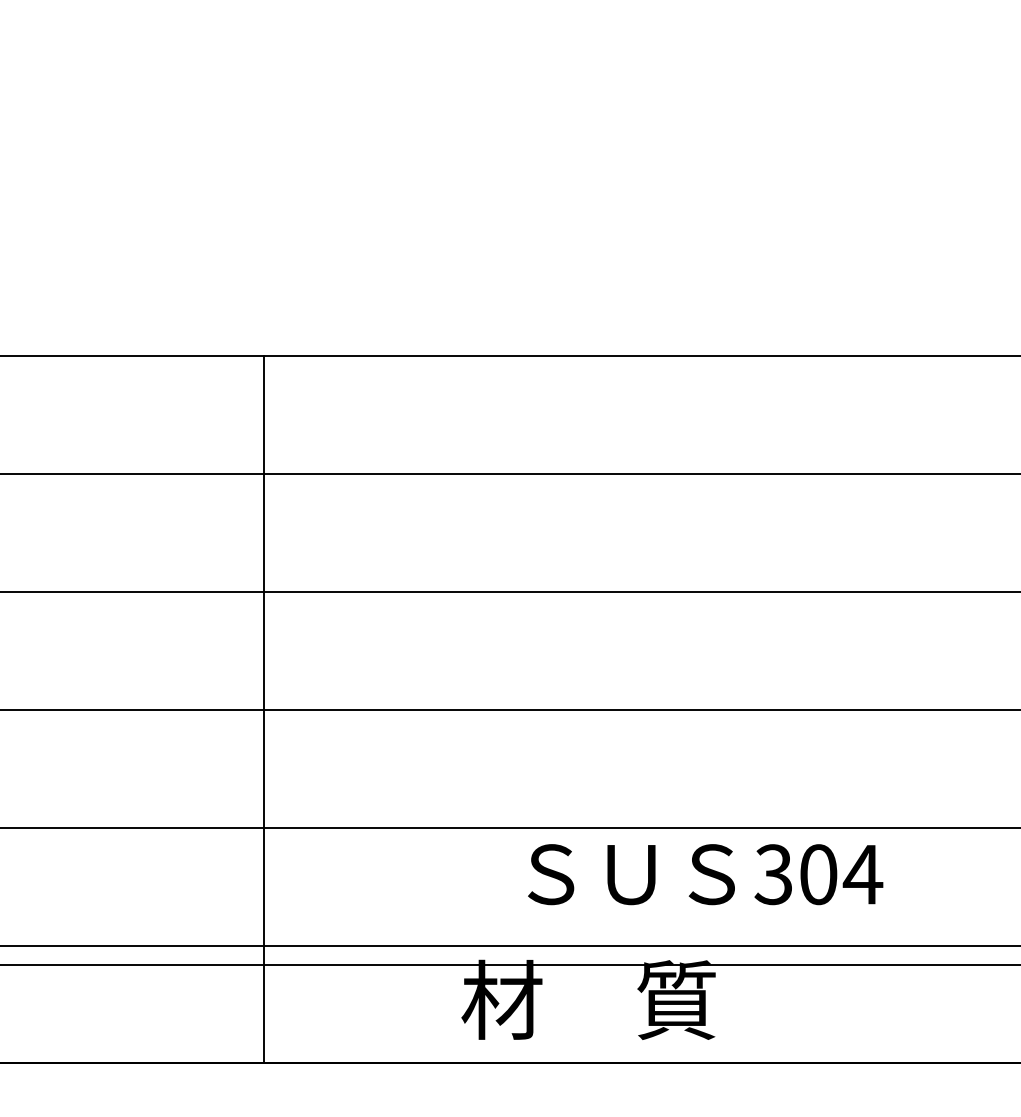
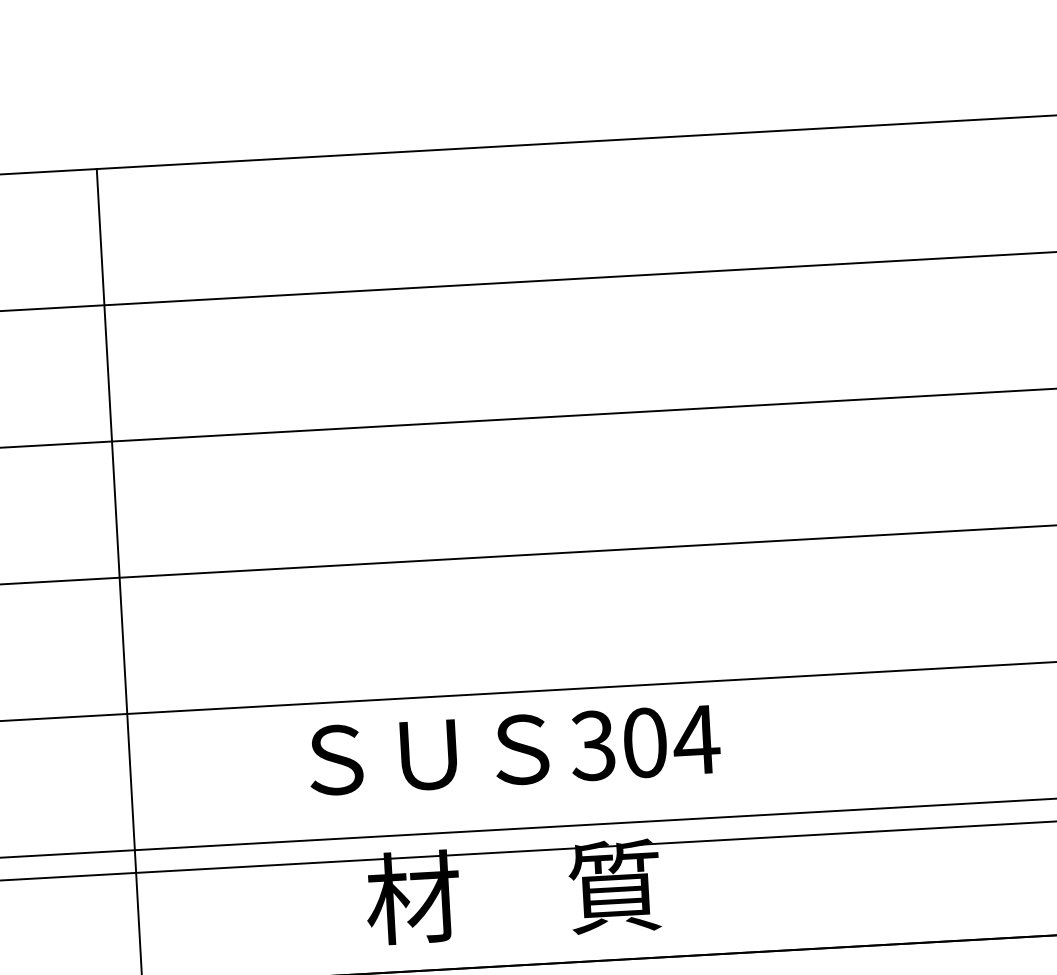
text: (705, 874) -> (514, 750), moved

